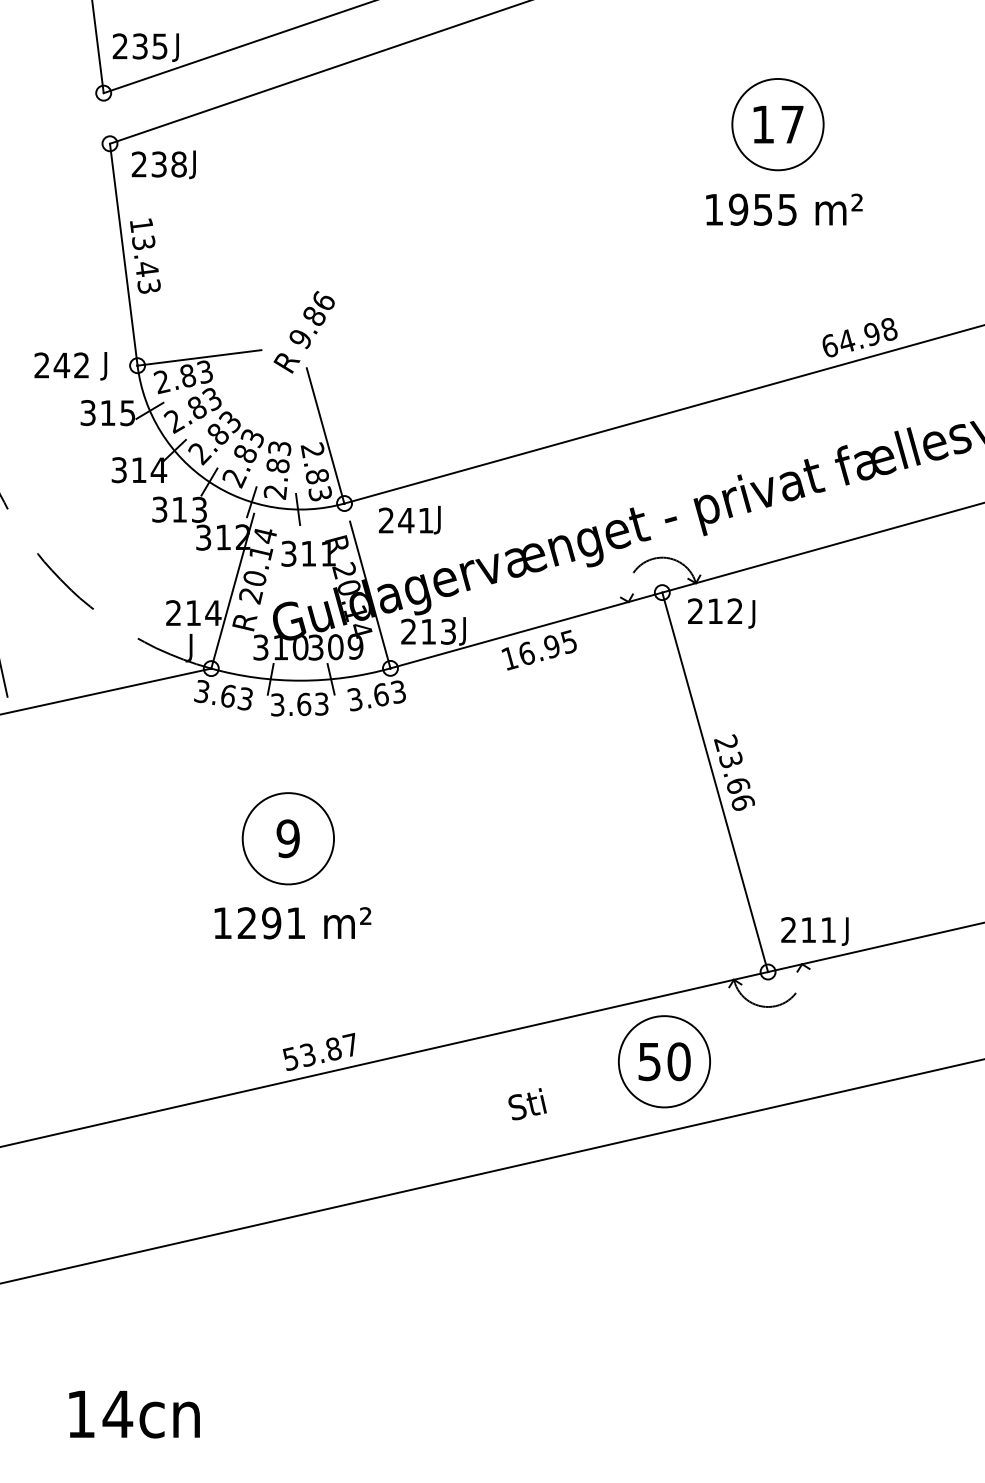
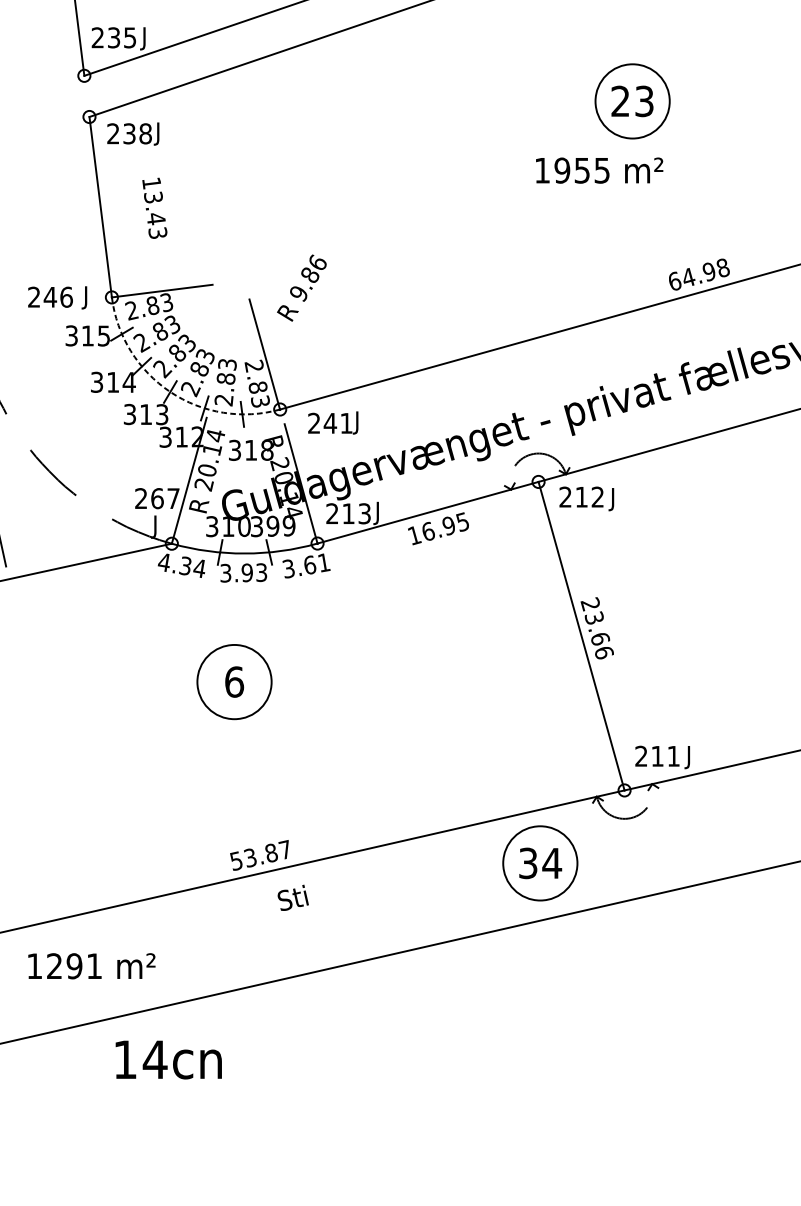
text: (777, 124) -> (632, 101), 17 -> 23
text: (784, 209) -> (599, 170), moved
text: (145, 255) -> (154, 207), moved
text: (303, 332) -> (301, 288), moved
text: (81, 365) -> (66, 297), 242 -> 246
arc: (209, 482) -> (170, 392), solid -> dashed
text: (328, 553) -> (267, 450), 311 -> 318
text: (203, 613) -> (165, 498), 214 -> 267
text: (335, 647) -> (272, 526), 309 -> 399
text: (398, 691) -> (324, 562), 3.63 -> 3.61
text: (223, 695) -> (181, 565), 3.63 -> 4.34
text: (304, 704) -> (247, 572), 3.63 -> 3.93
text: (288, 838) -> (234, 681), 9 -> 6
text: (292, 923) -> (91, 966), moved
text: (665, 1061) -> (541, 863), 50 -> 34
text: (527, 1104) -> (293, 898), moved
text: (134, 1414) -> (168, 1059), moved

